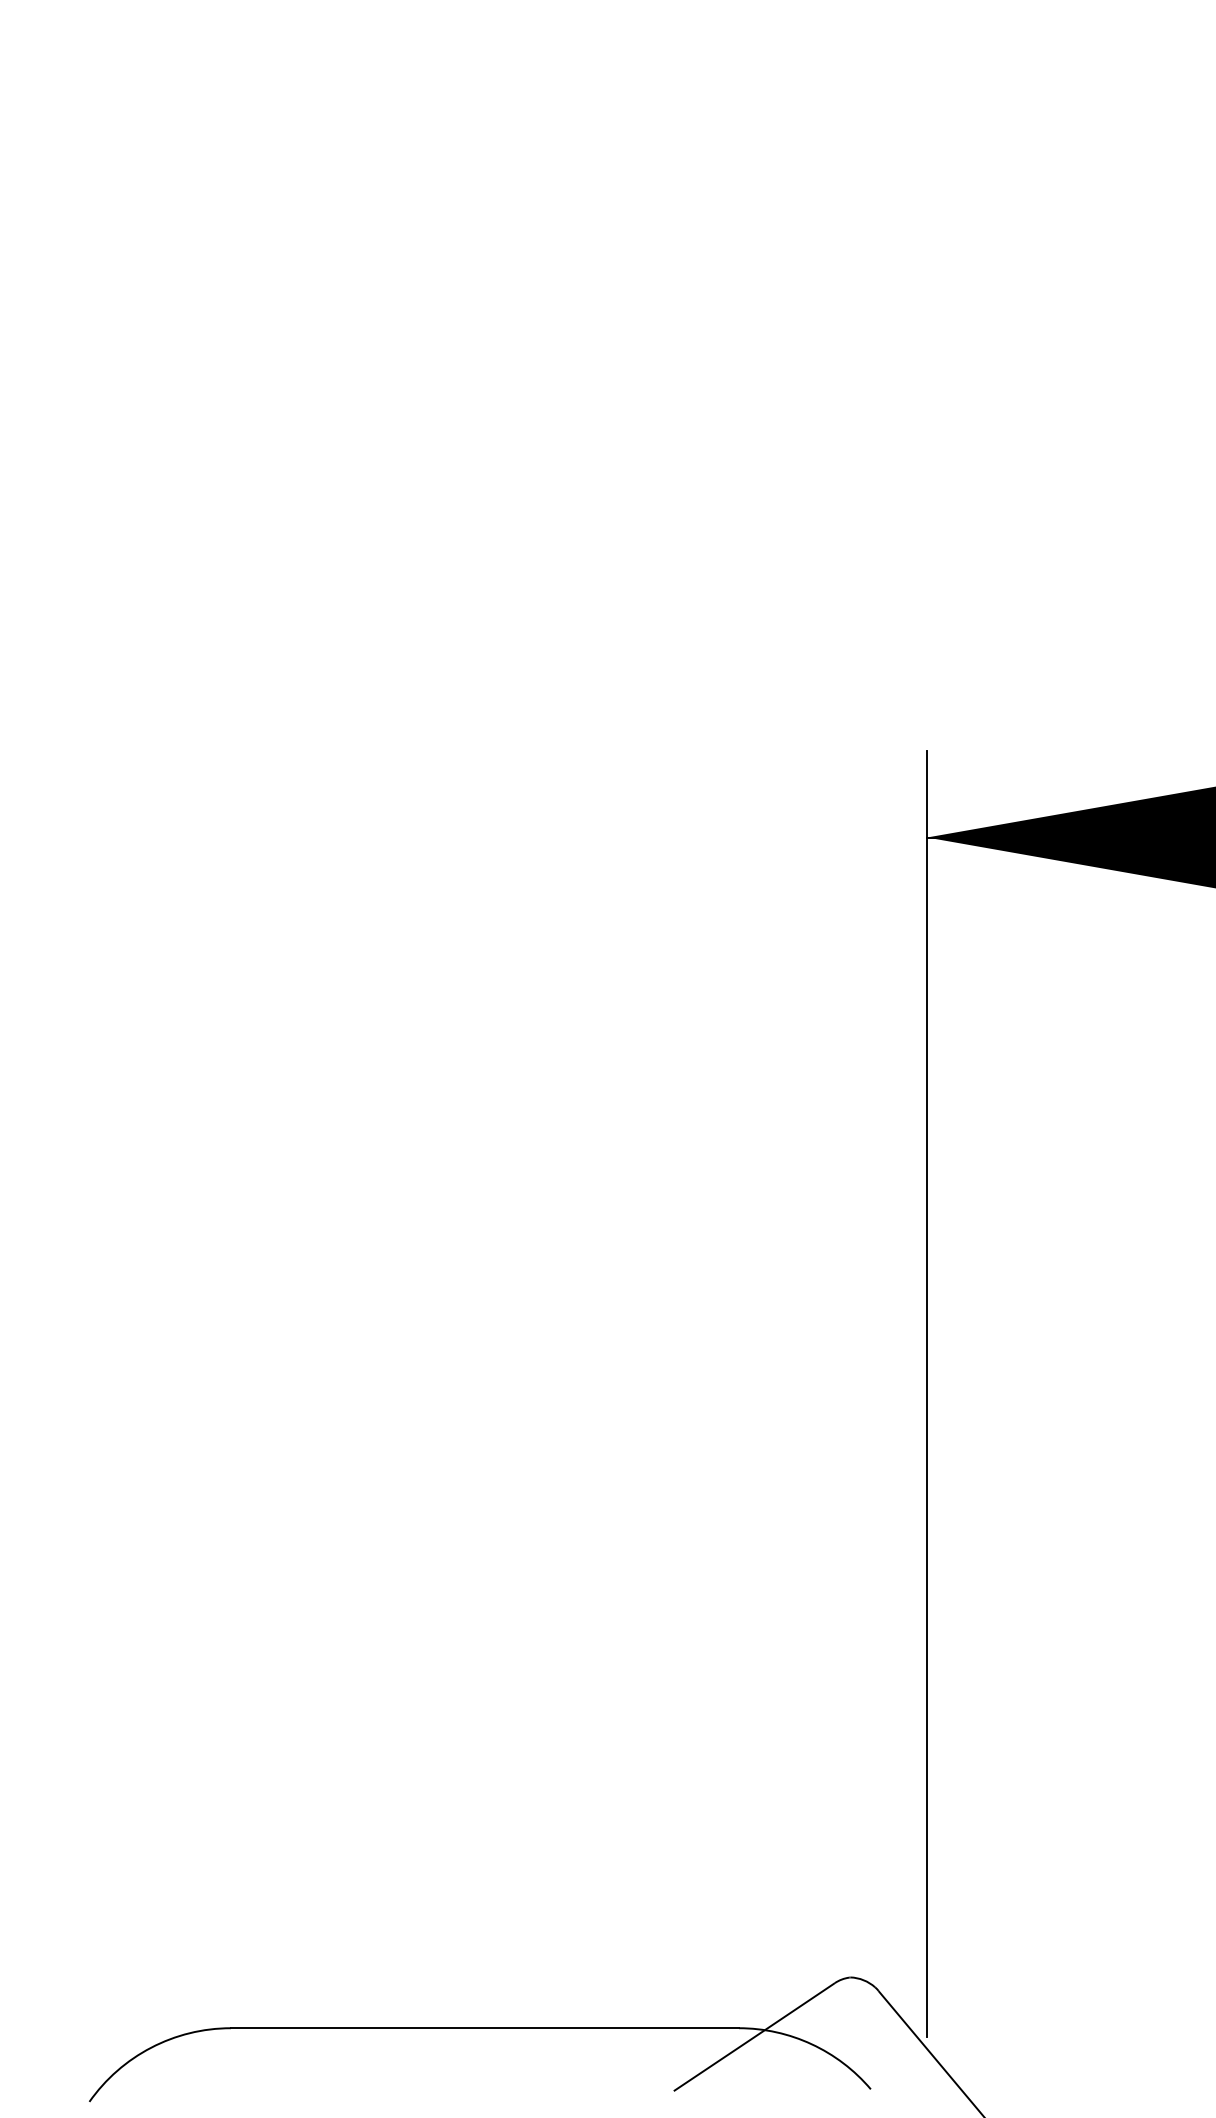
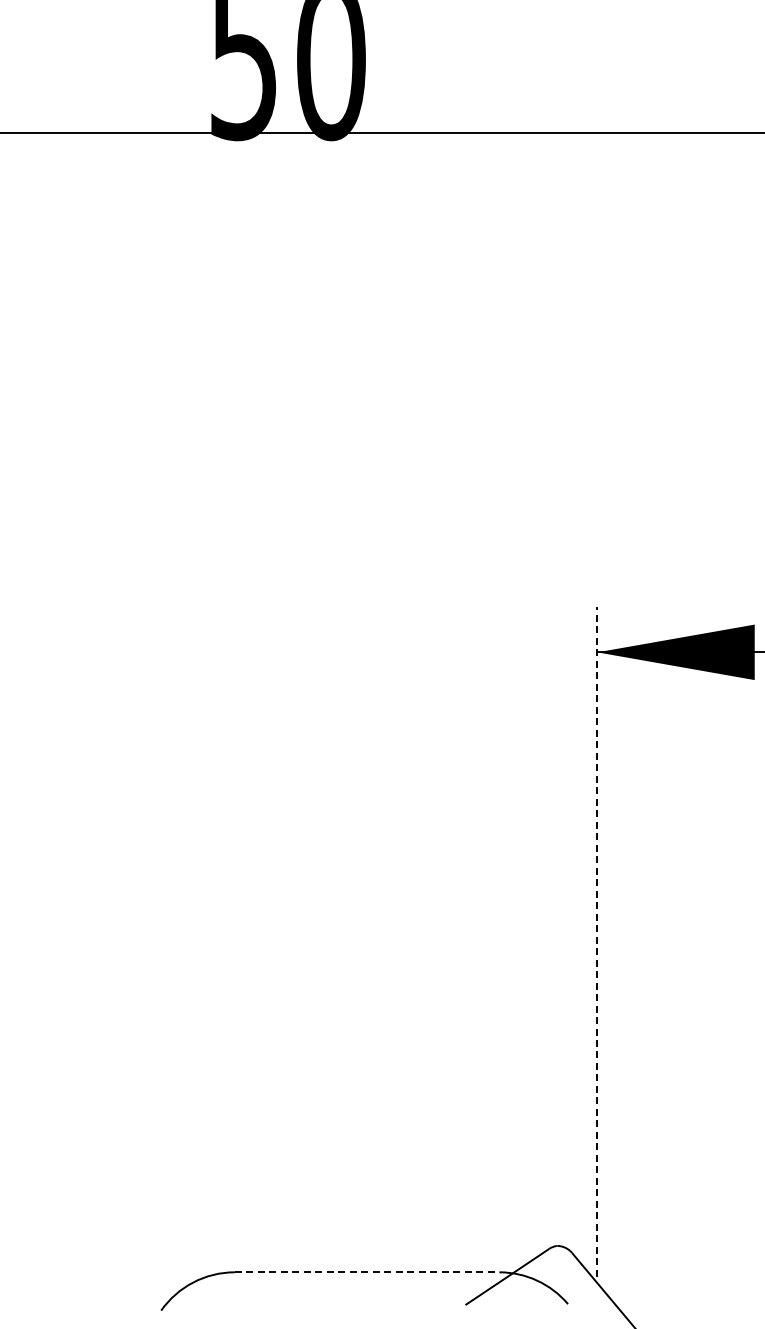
line: (927, 1394) -> (597, 942), solid -> dashed
line: (485, 2028) -> (367, 1272), solid -> dashed

